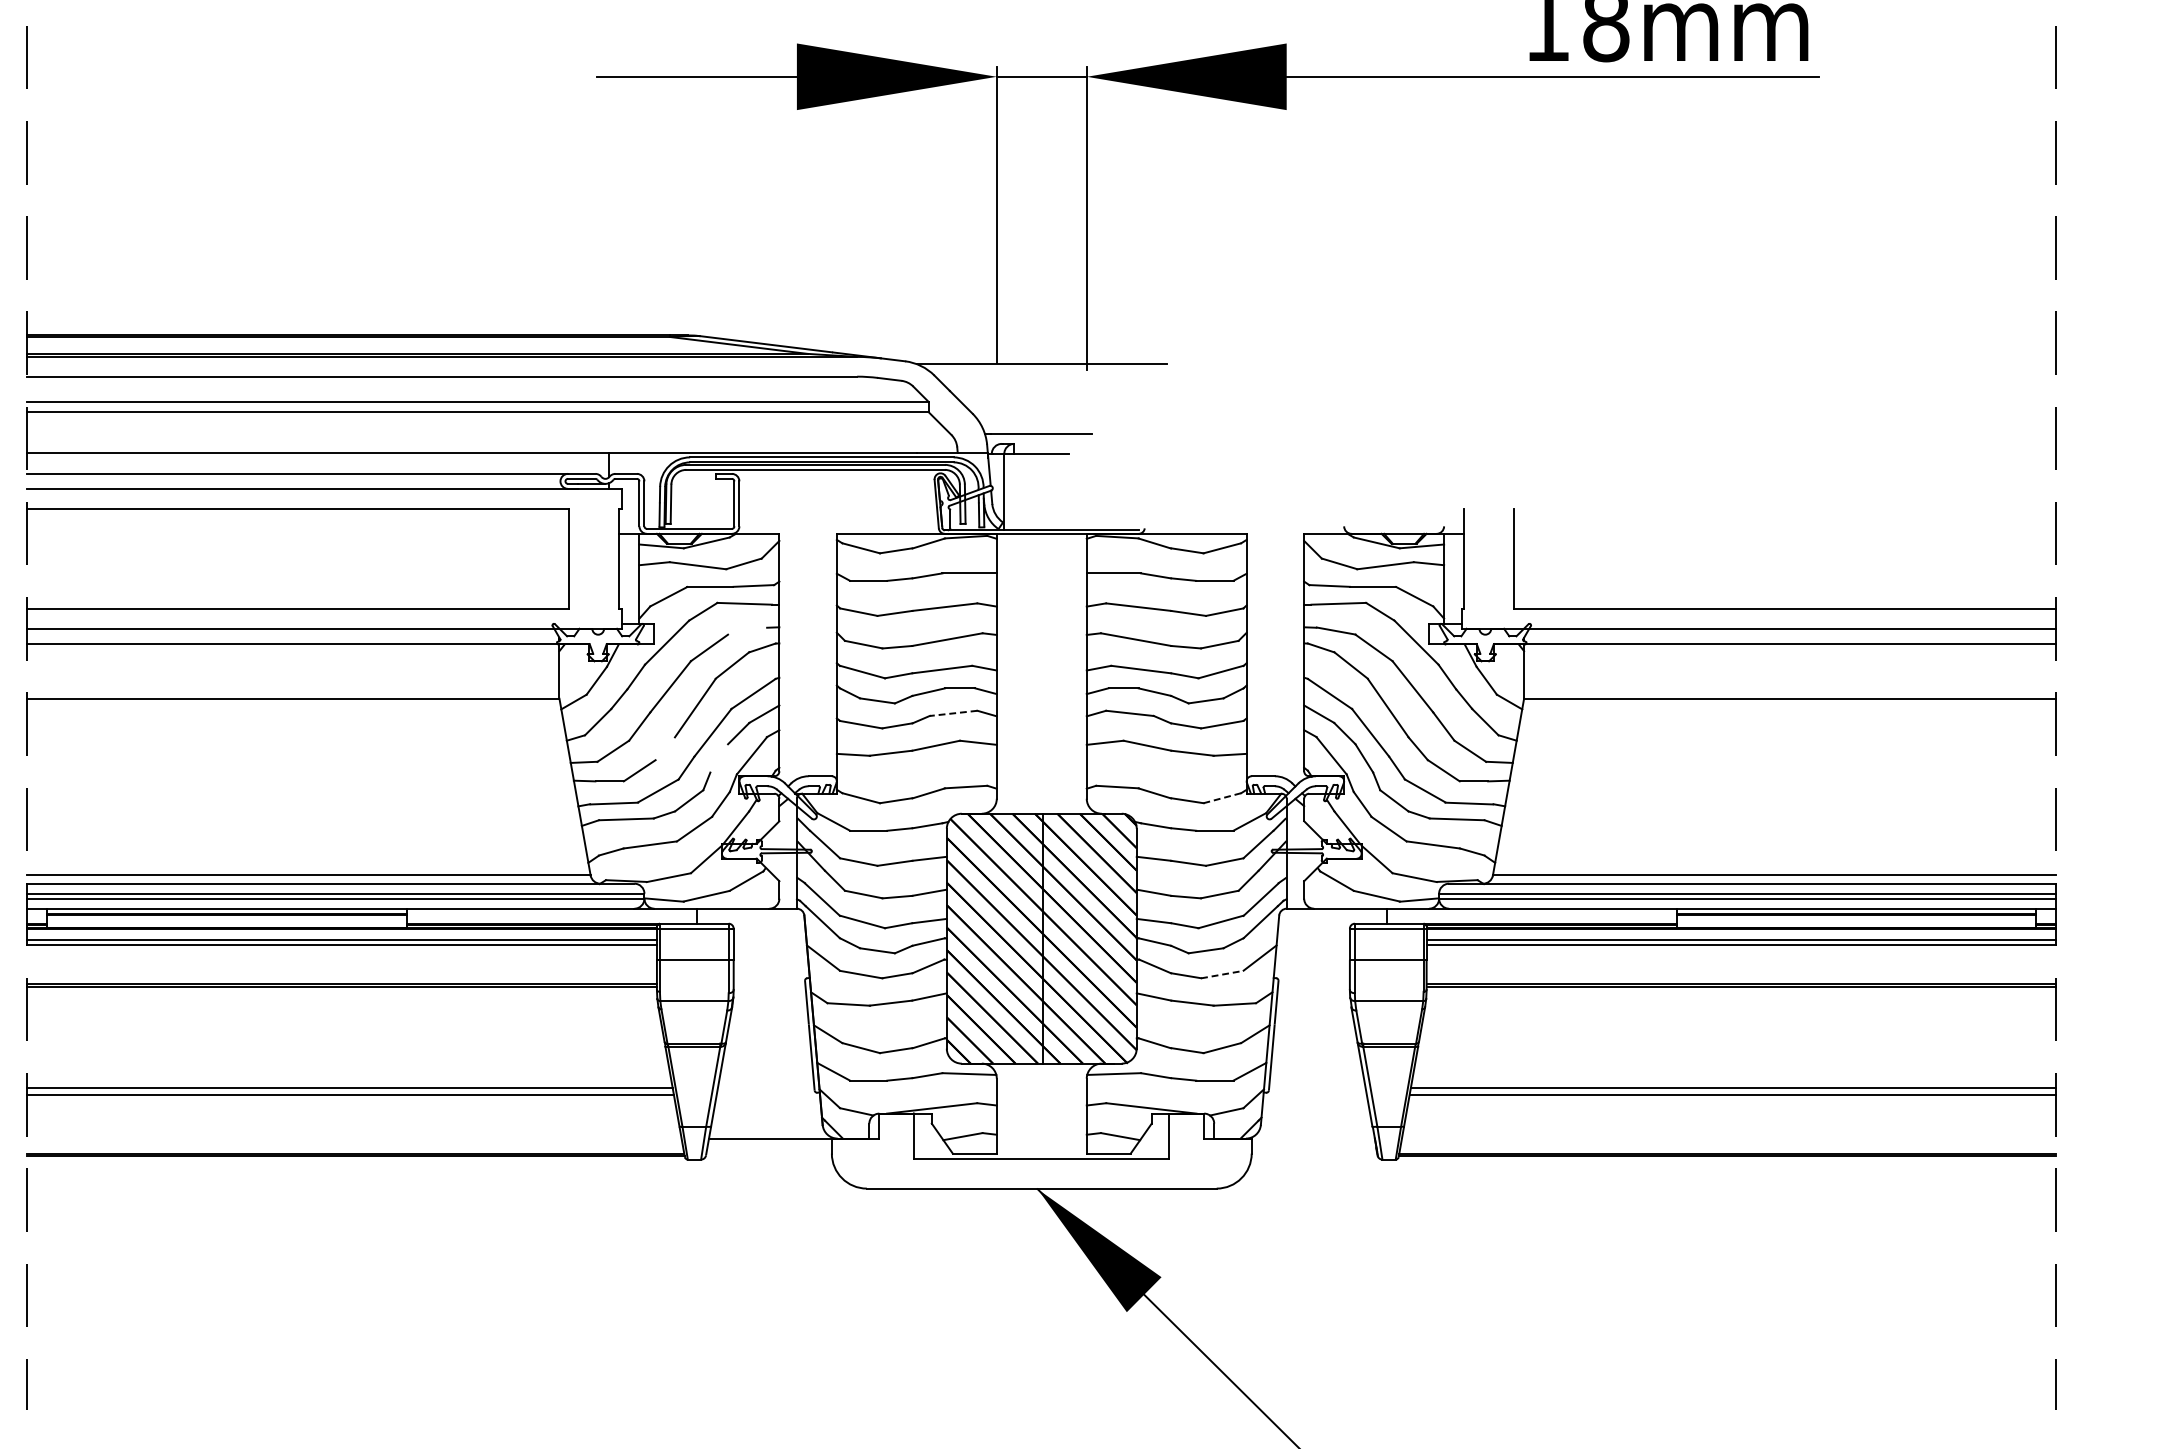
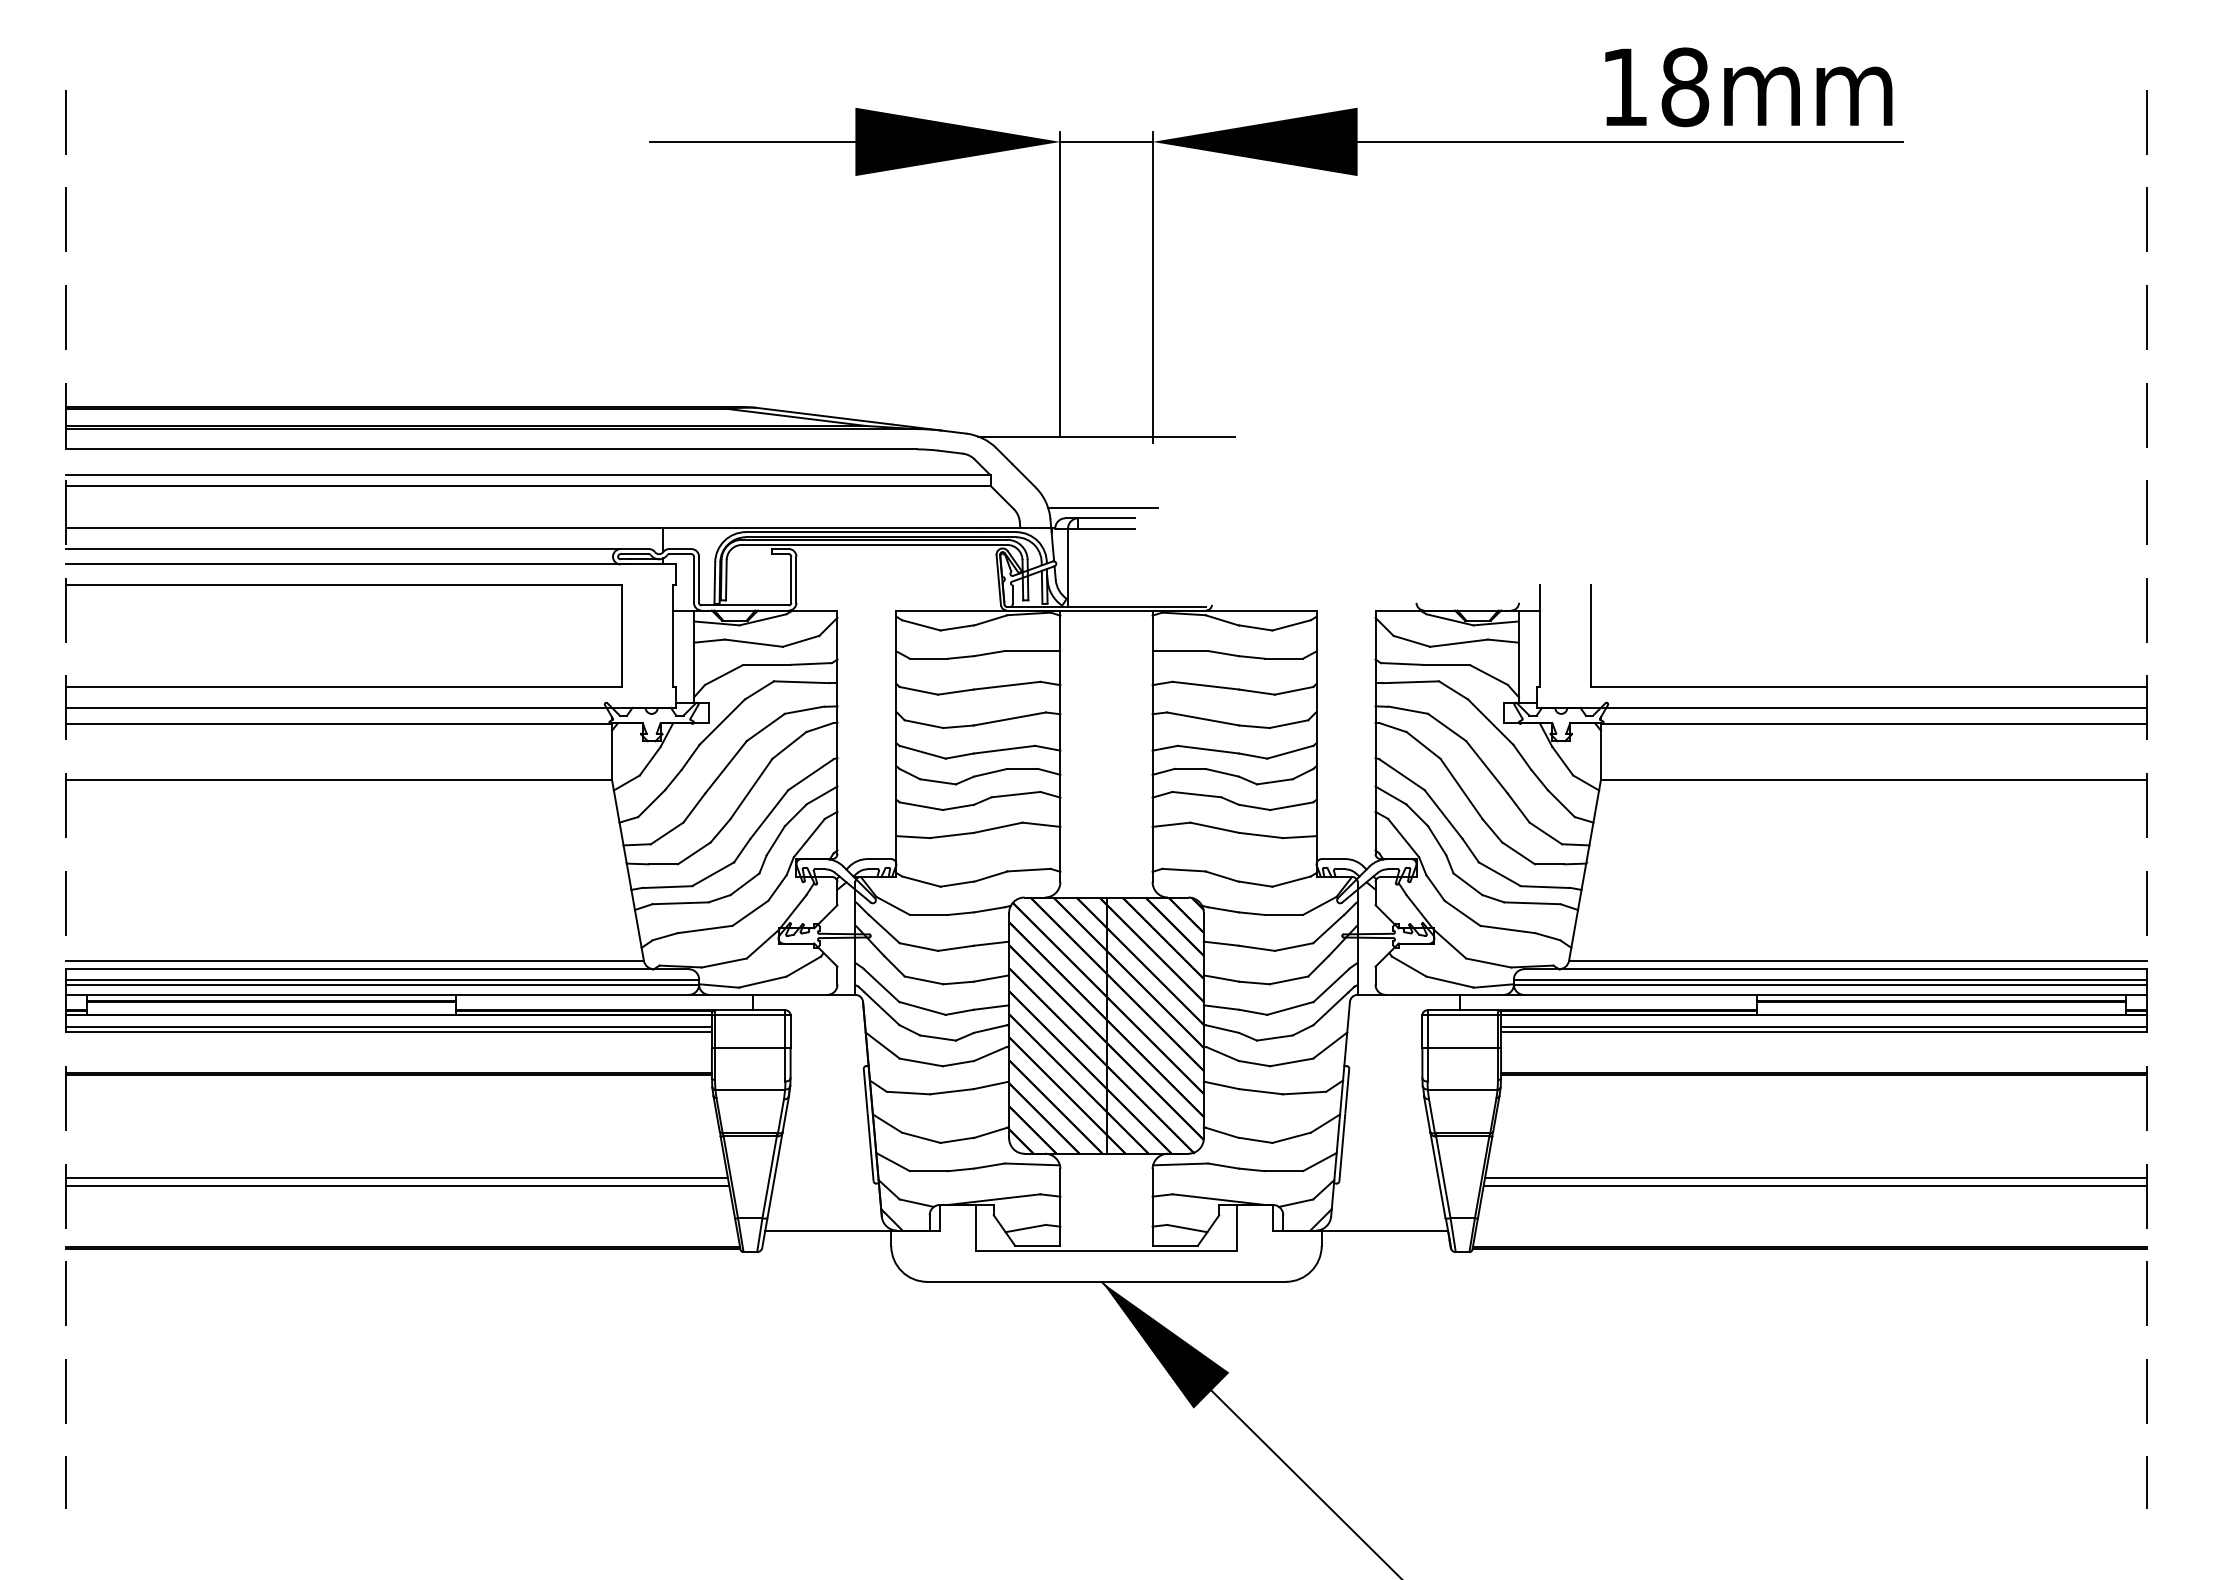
line: (1041, 444) -> (1106, 518), added
line: (747, 630) -> (804, 709), added
line: (953, 713) -> (1015, 794), dashed -> solid
line: (665, 748) -> (720, 830), added
line: (718, 758) -> (775, 840), added
line: (1222, 798) -> (1291, 881), dashed -> solid
line: (1223, 974) -> (1292, 1062), dashed -> solid
line: (1309, 1138) -> (1381, 1230), added

